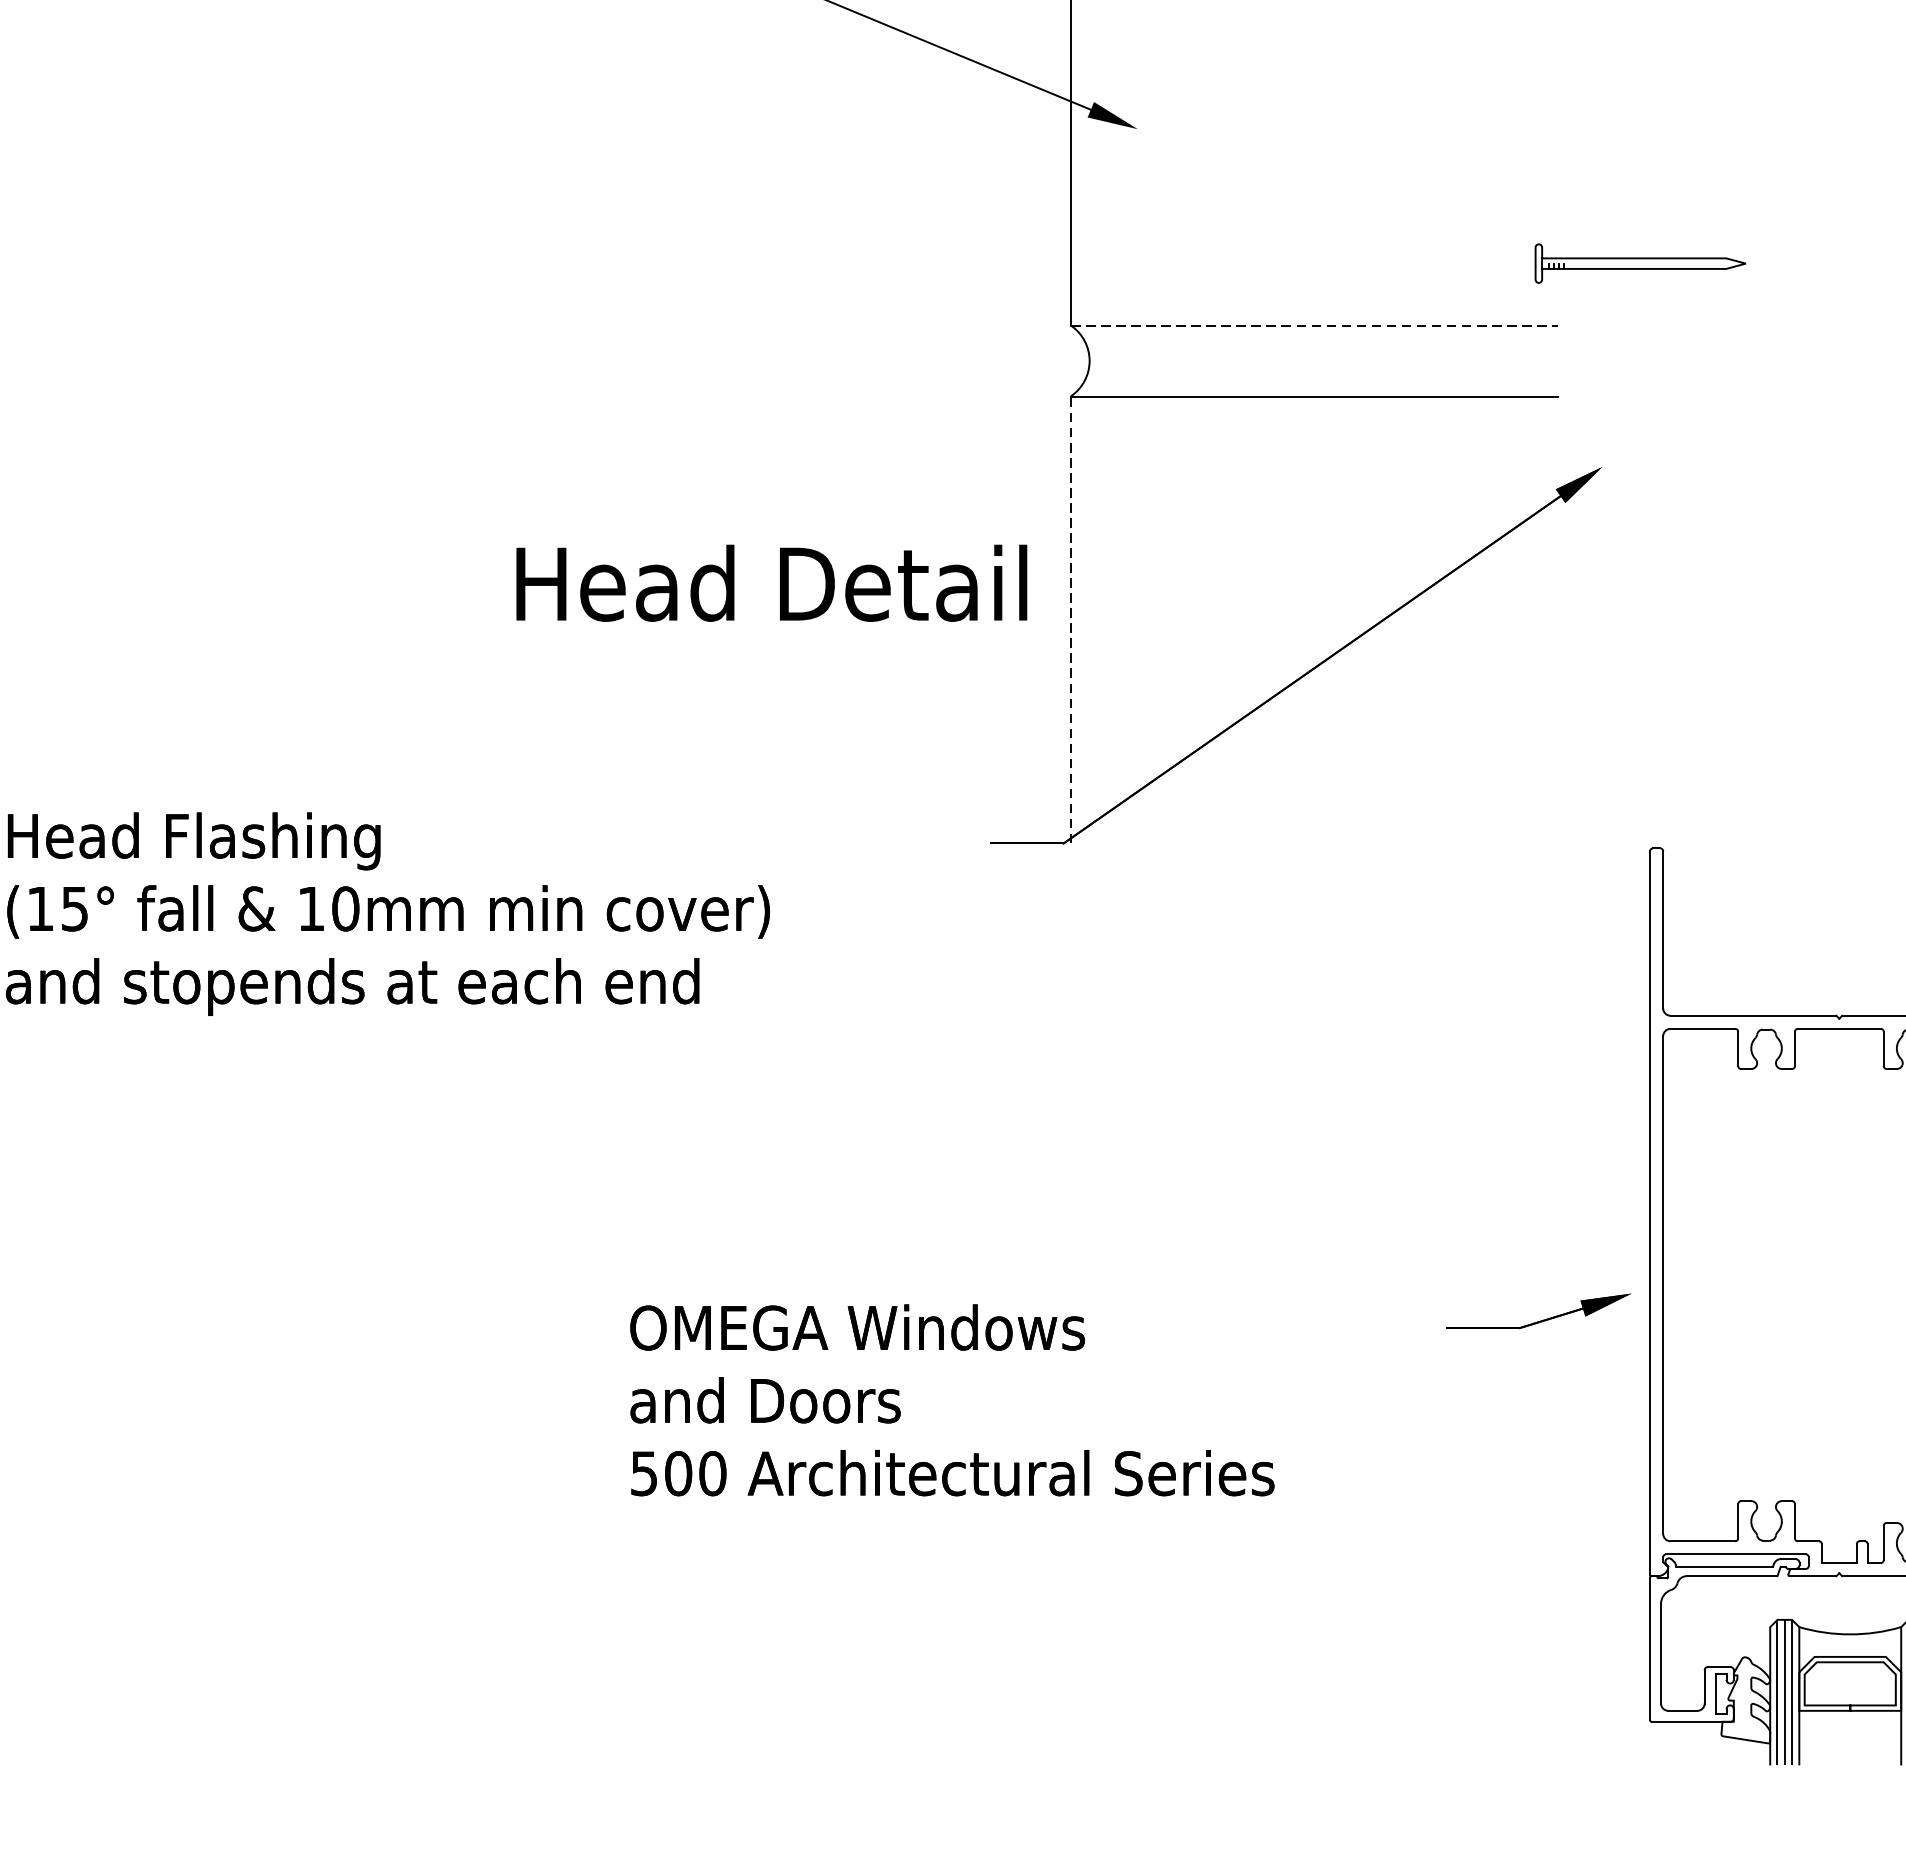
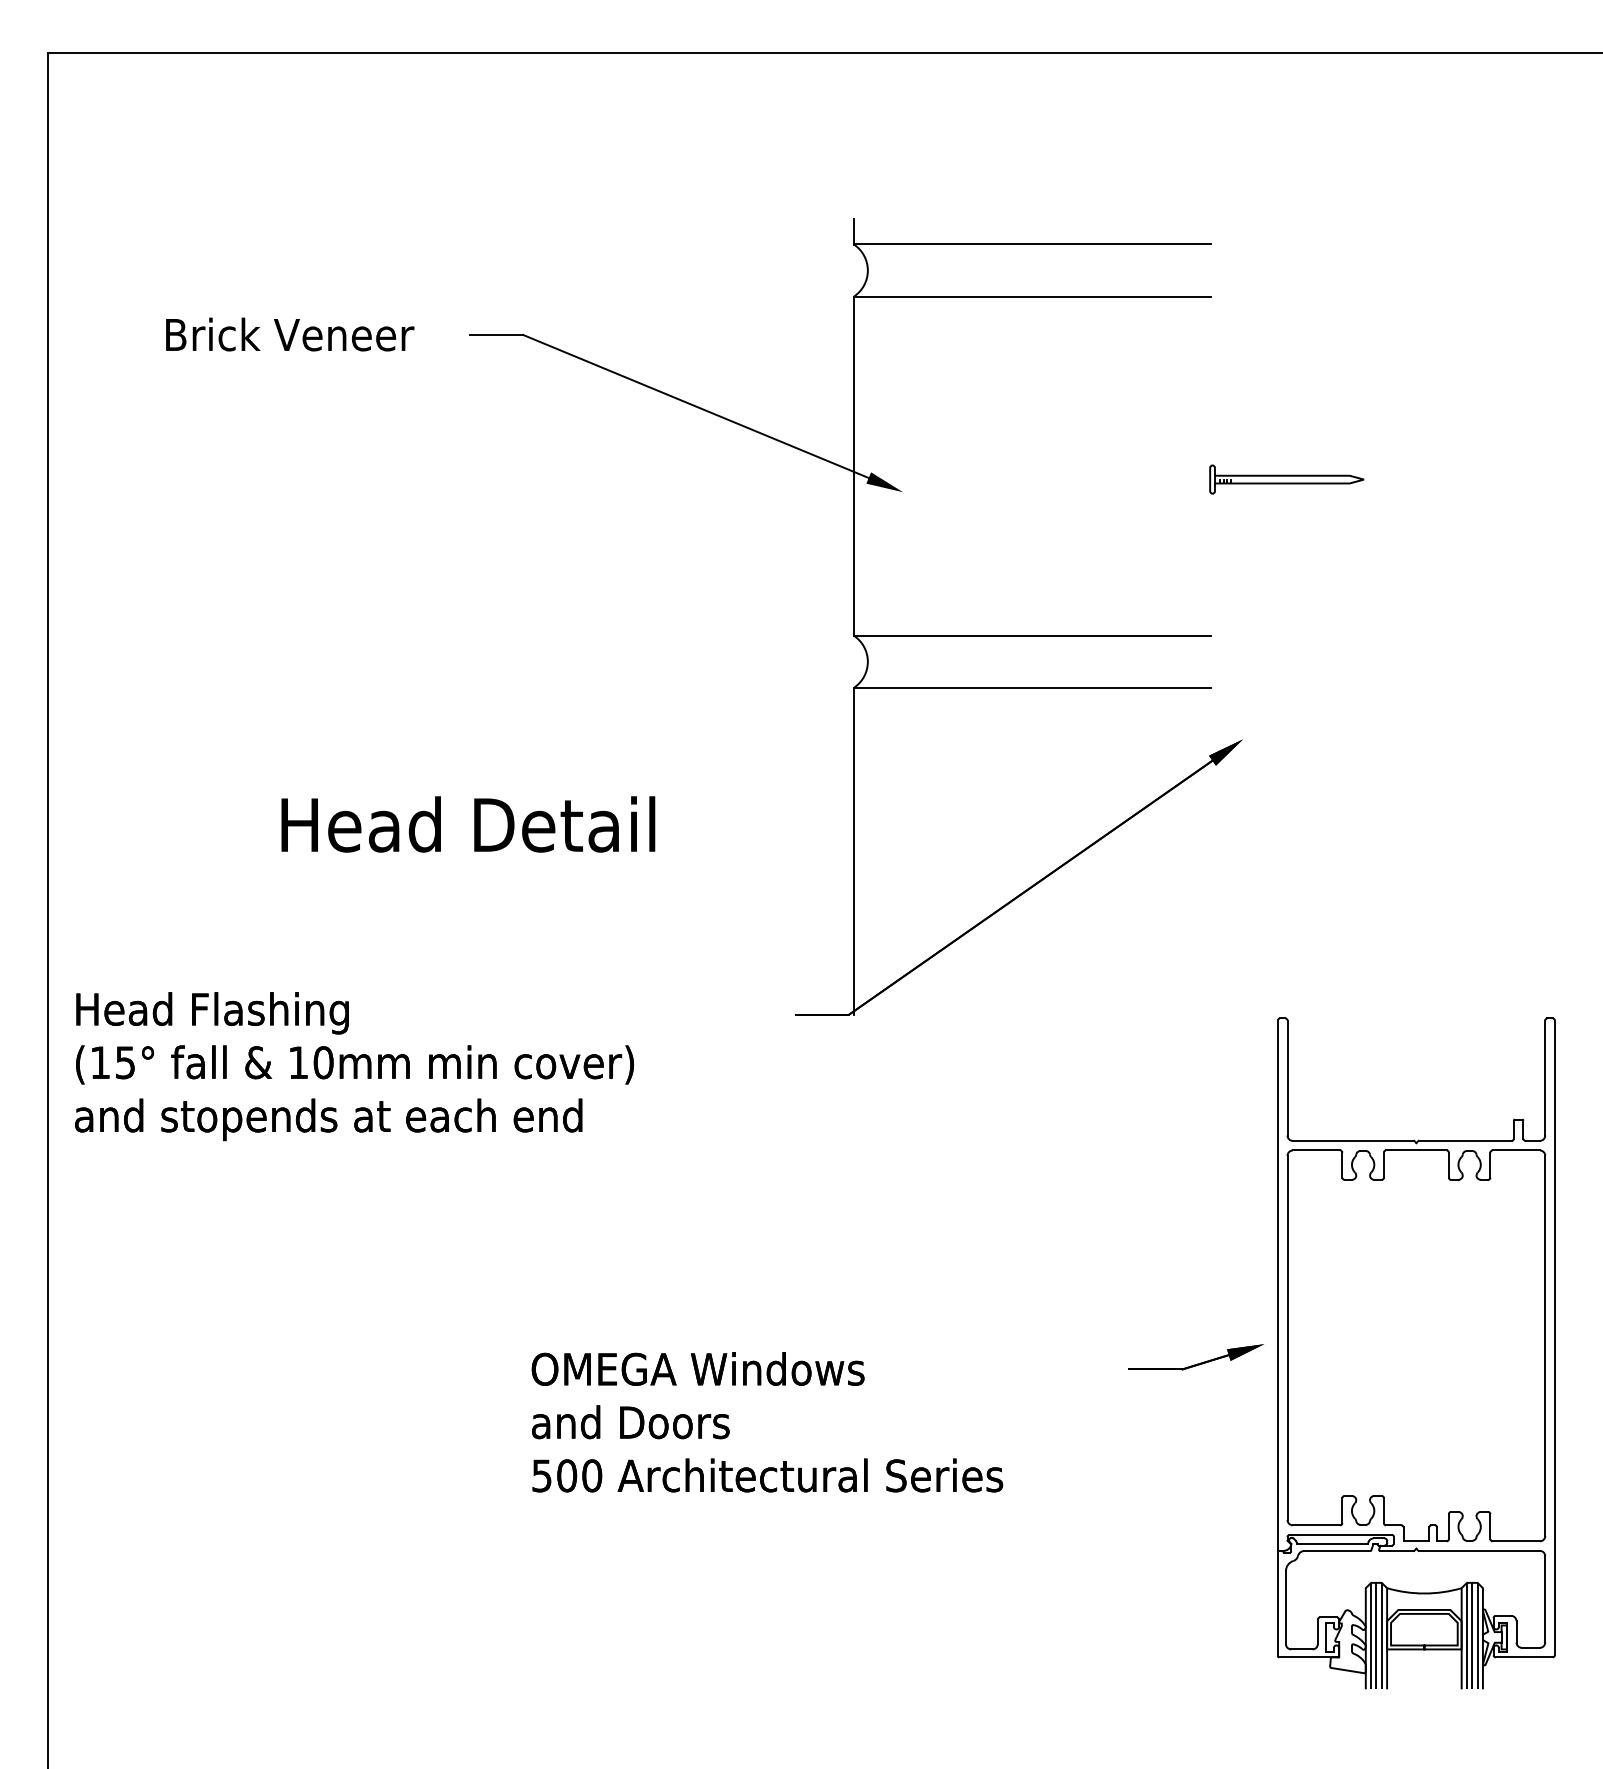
part: (1639, 263) -> (1286, 479), moved
line: (1314, 325) -> (1032, 635), dashed -> solid
text: (772, 583) -> (468, 824), moved
line: (1071, 618) -> (854, 850), dashed -> solid

